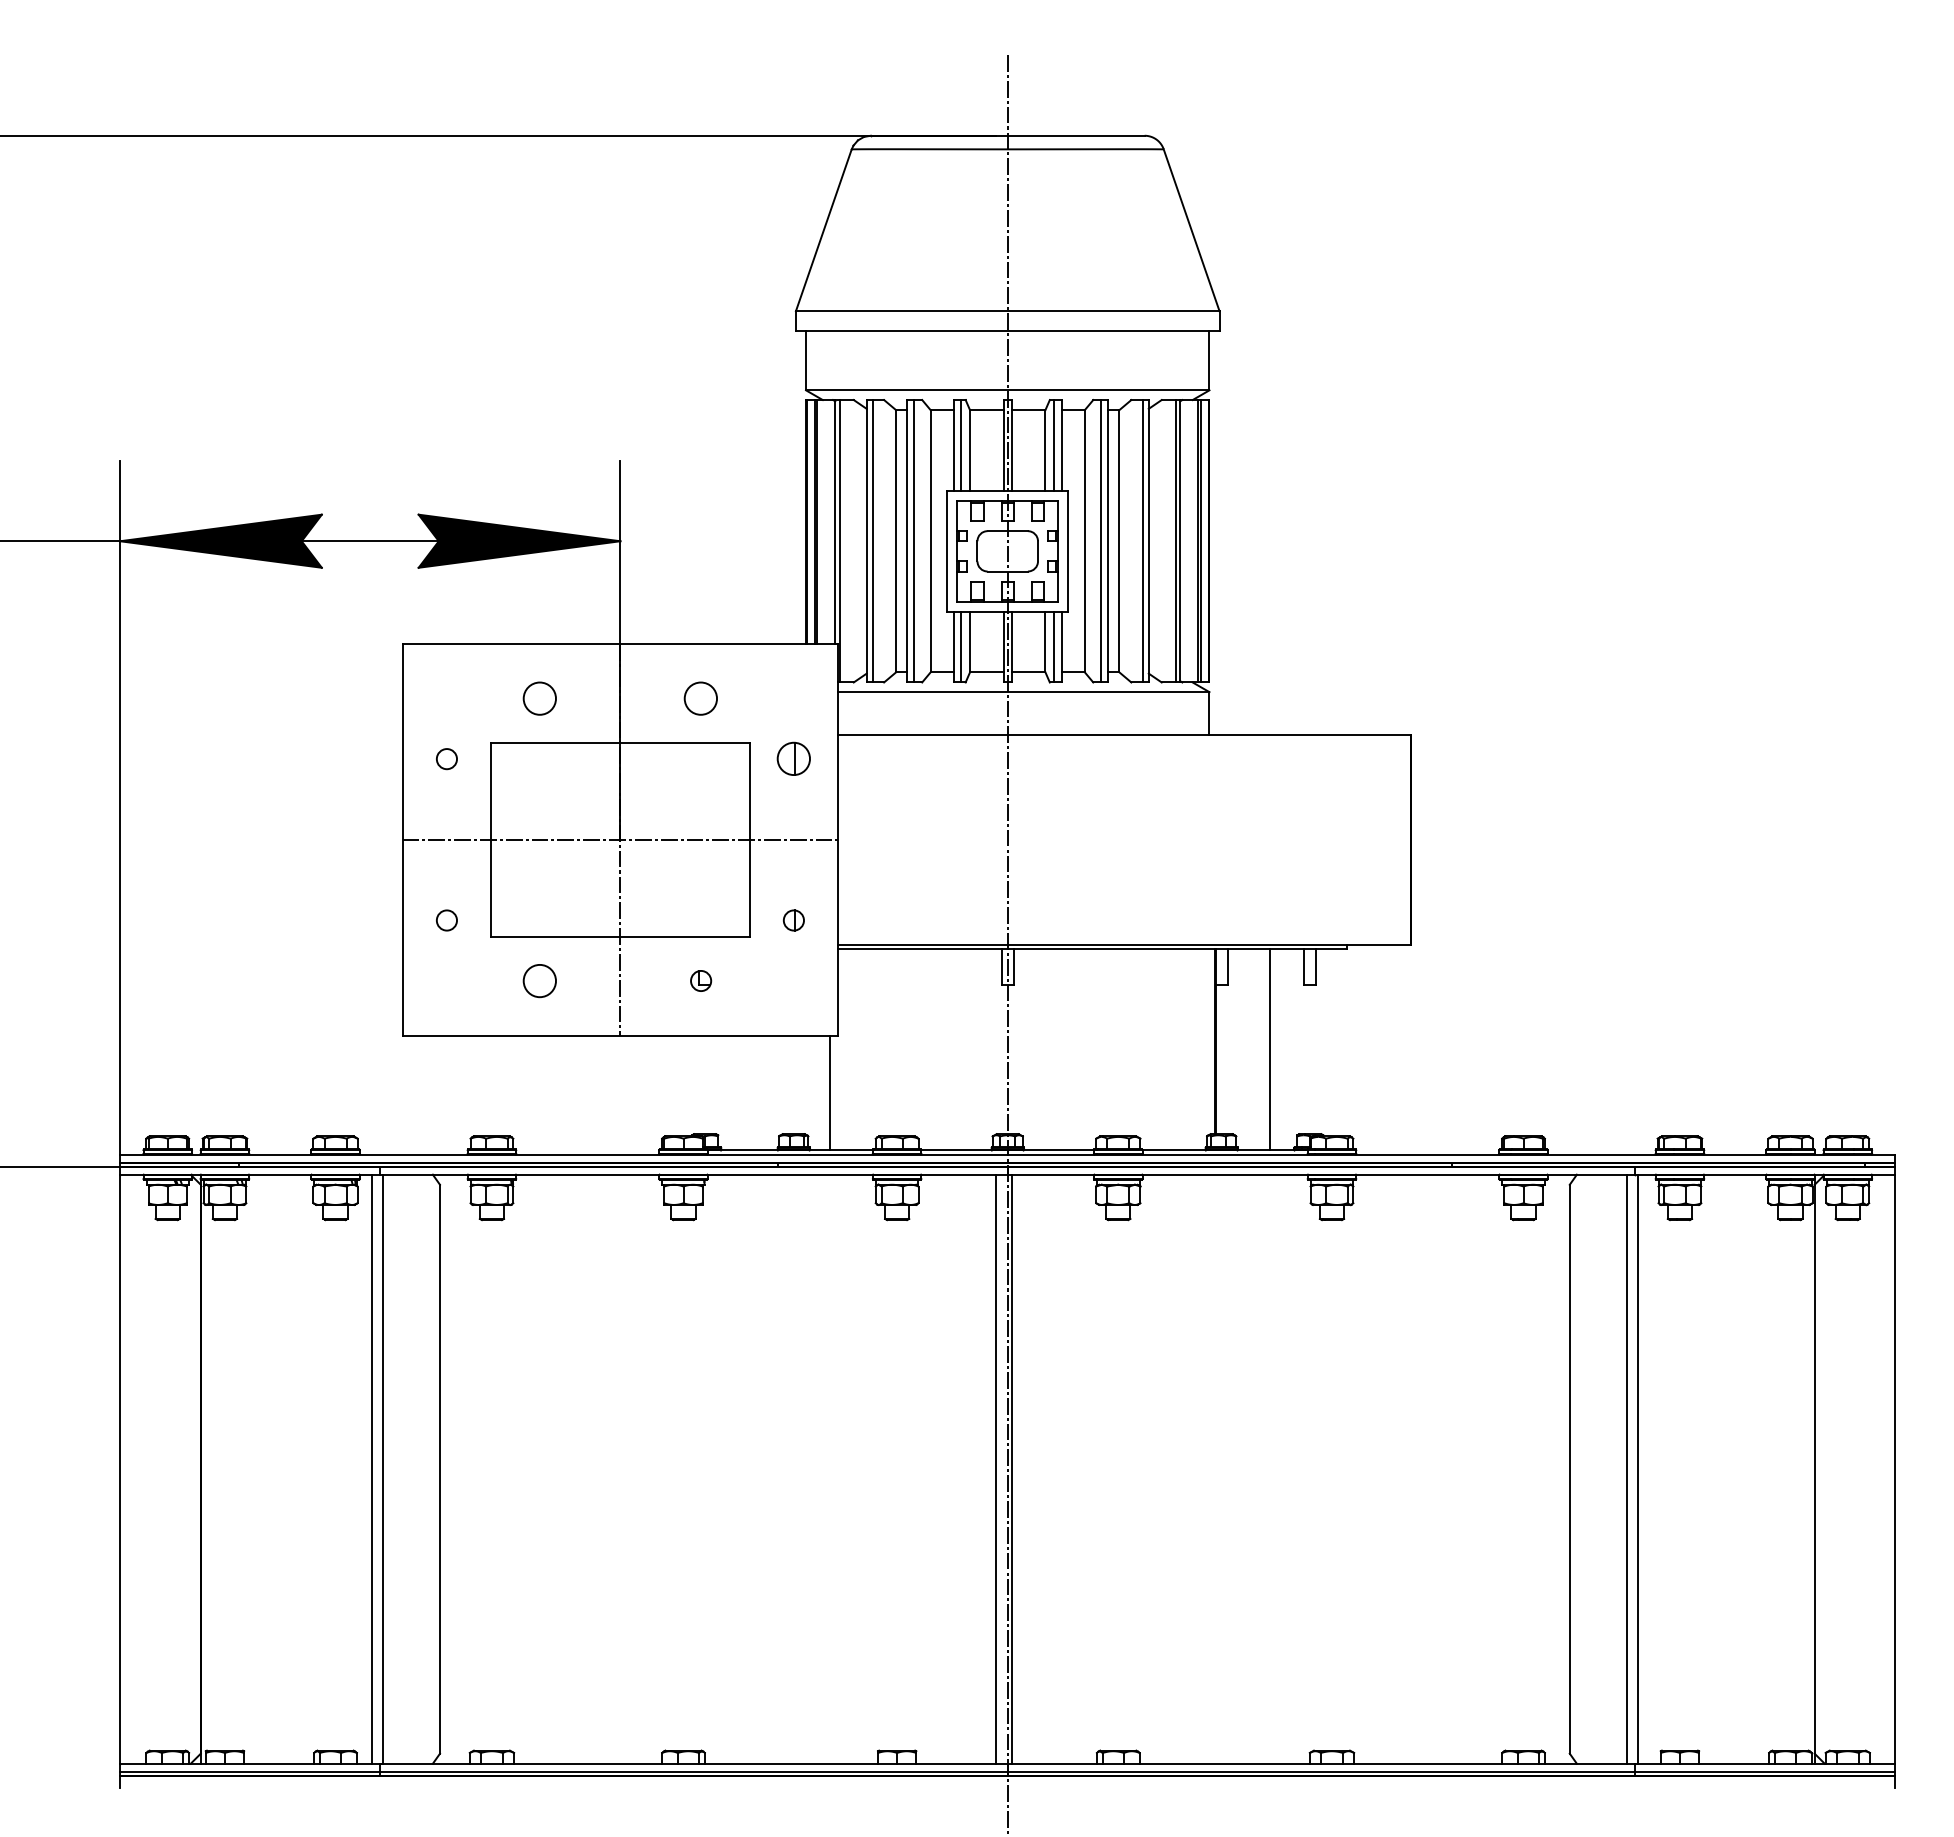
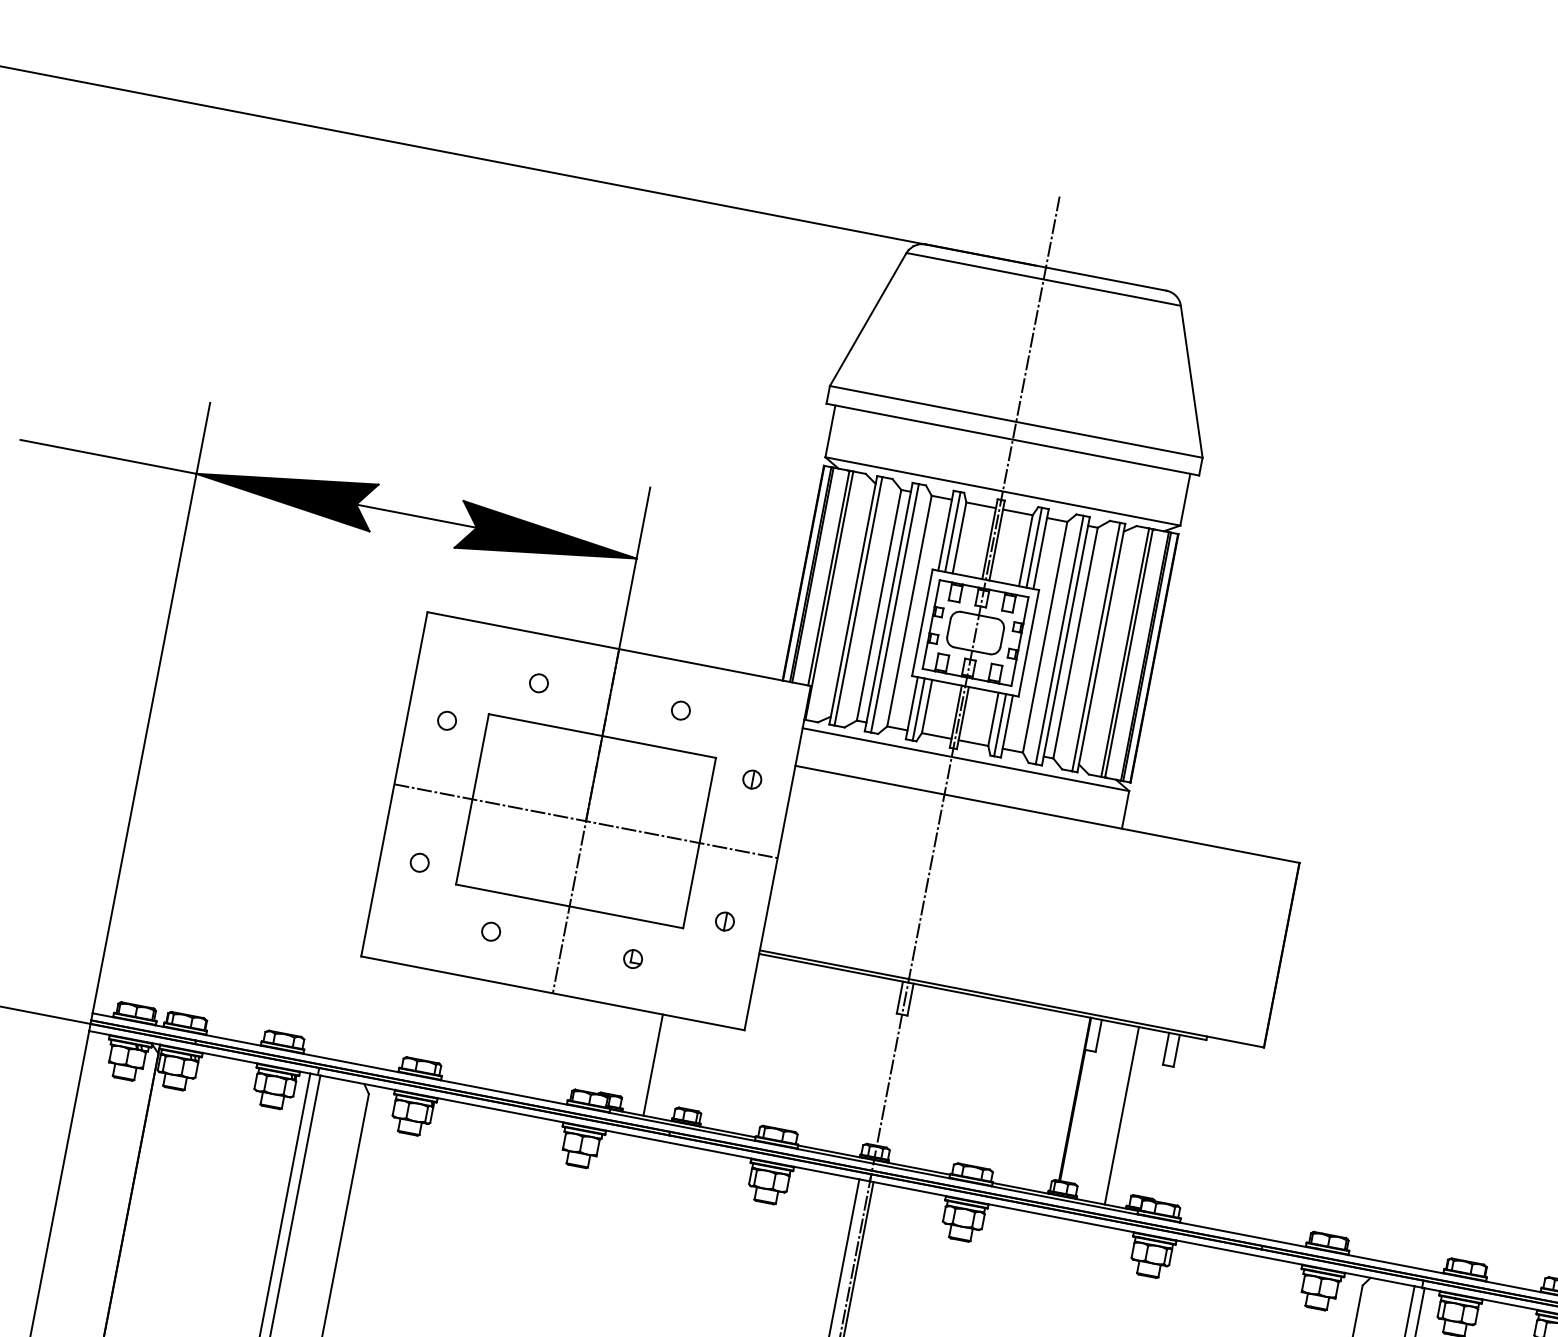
circle: (539, 698) -> (538, 683), size x0.62
circle: (701, 698) -> (681, 710), size x0.62
part: (793, 759) -> (751, 779), size x0.62
circle: (539, 980) -> (491, 931), size x0.62
line: (829, 1092) -> (653, 1064), moved

